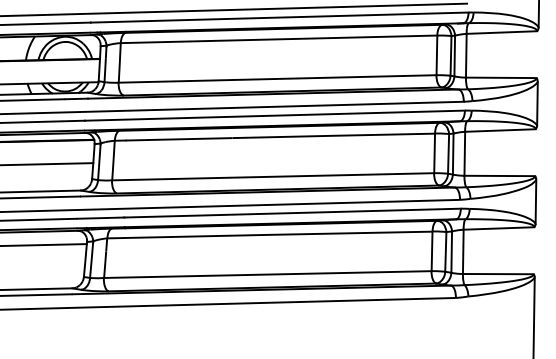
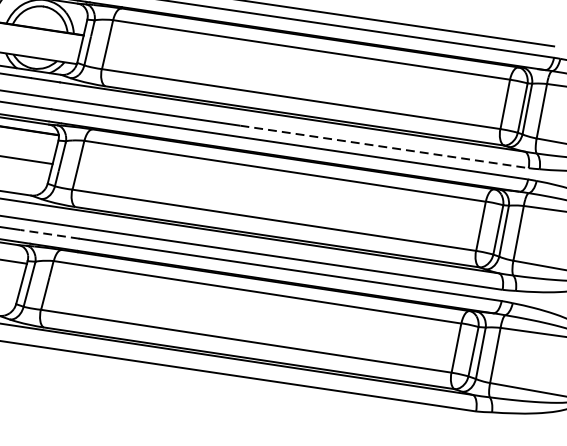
line: (348, 104) -> (384, 146), solid -> dashed
line: (100, 218) -> (49, 234), solid -> dashed

